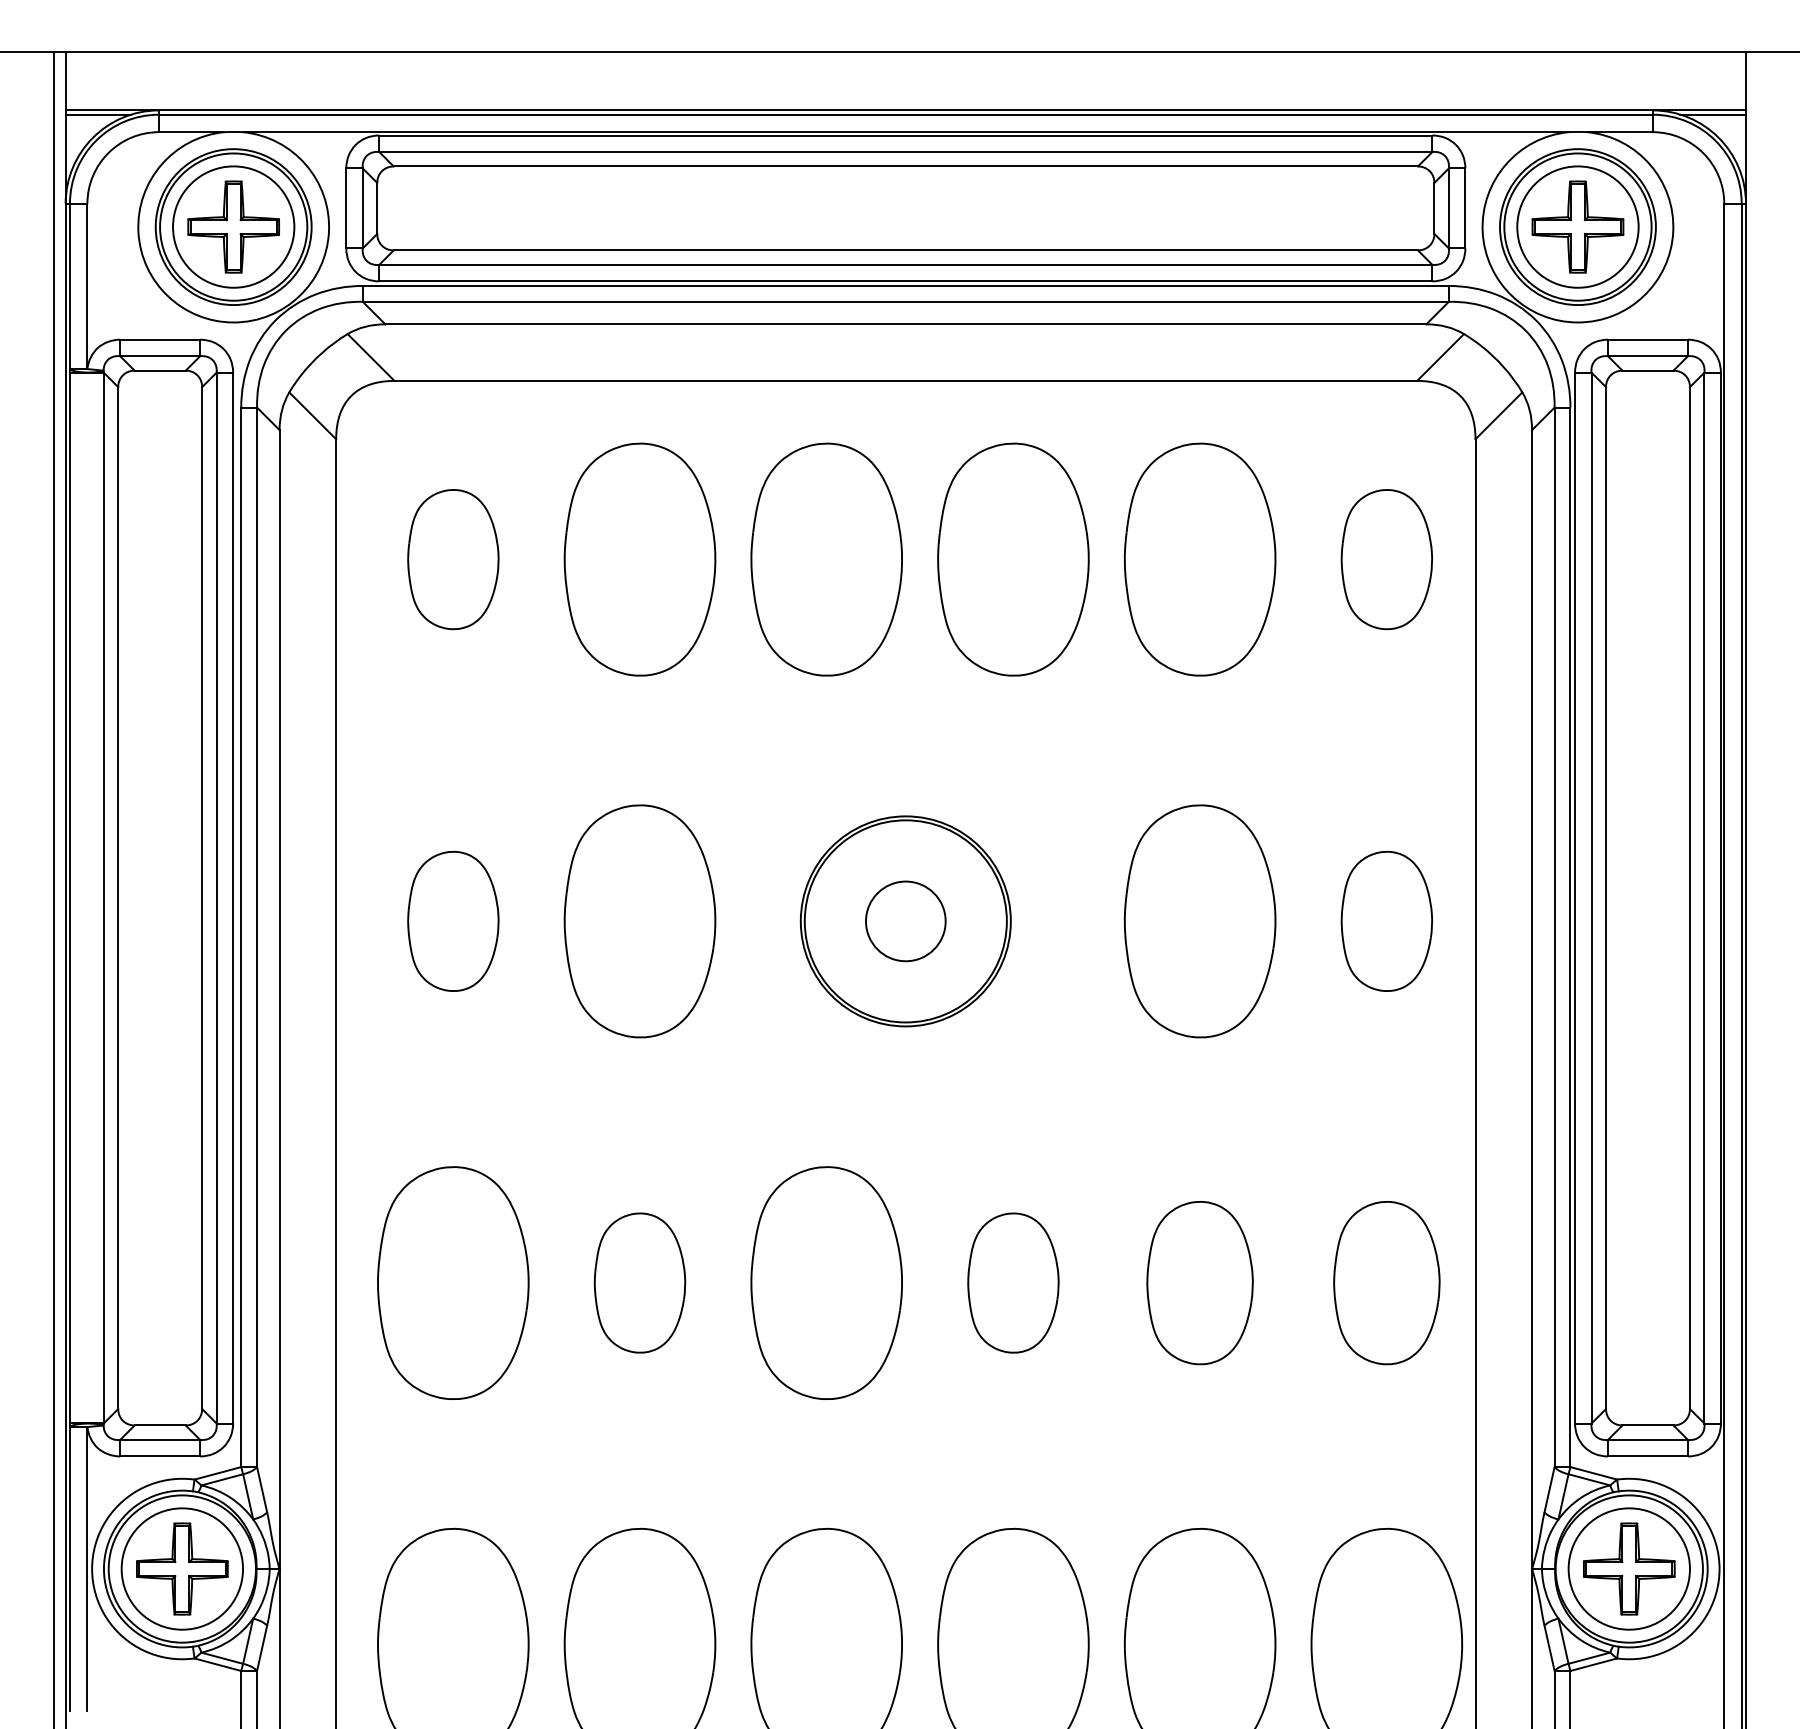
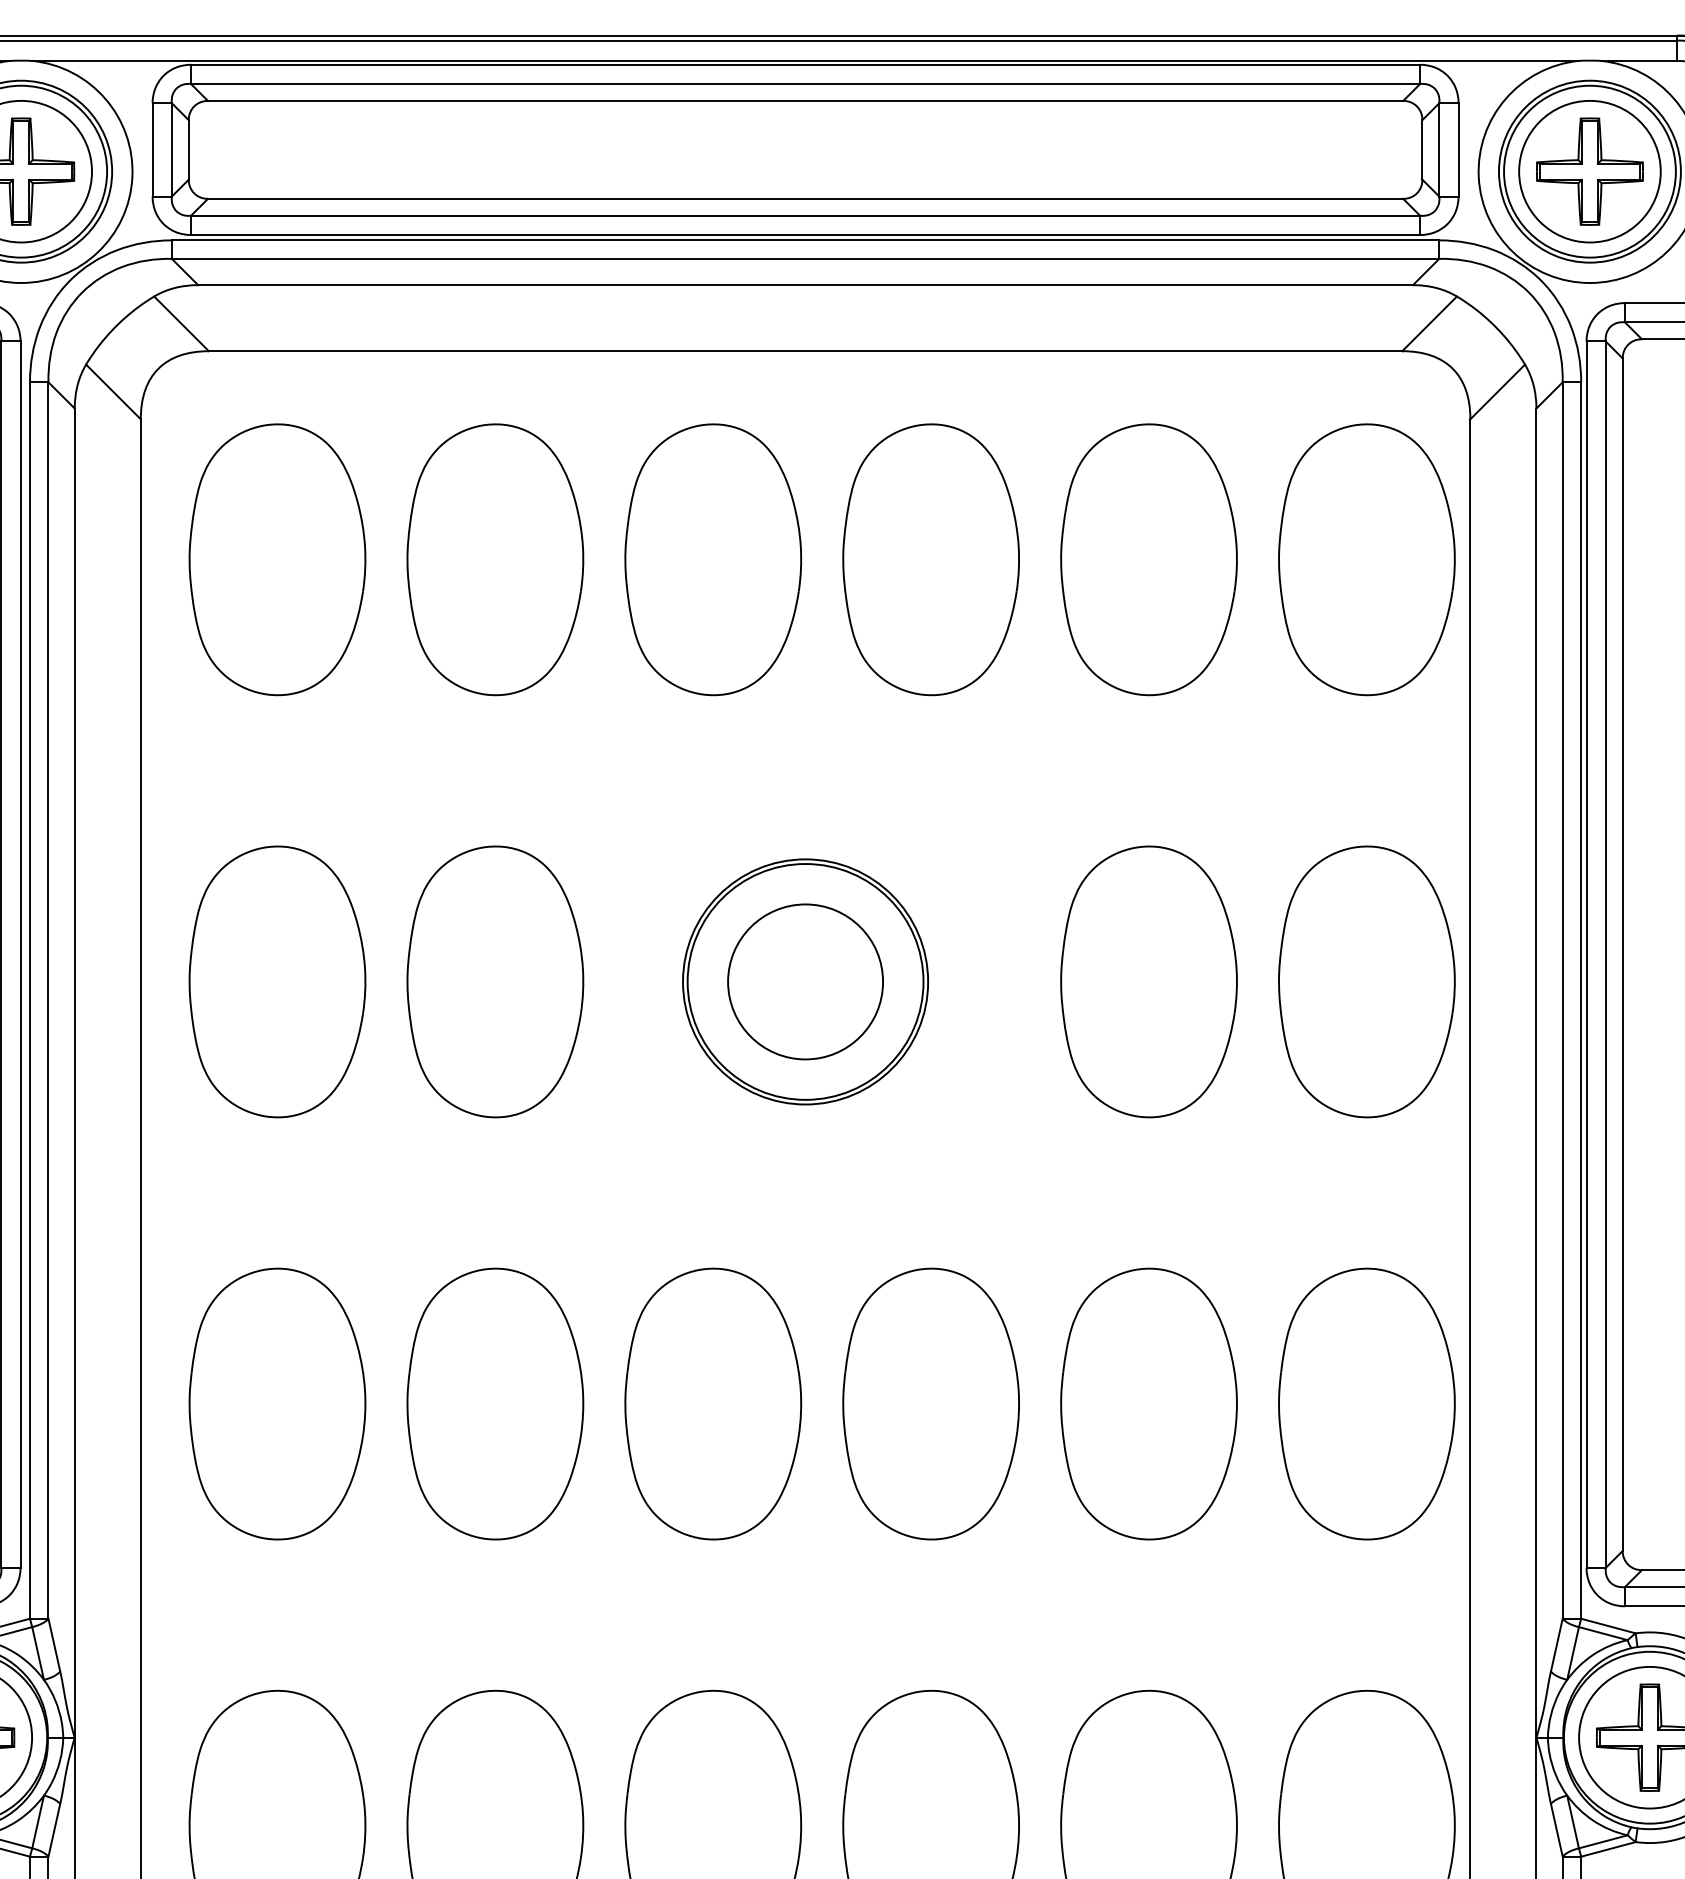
part: (453, 559) -> (277, 559), size x1.67
part: (1386, 559) -> (1366, 559), size x1.67
part: (453, 921) -> (277, 982), size x1.67
circle: (905, 921) -> (805, 982), size x1.67
part: (1386, 921) -> (1366, 982), size x1.67
part: (639, 1282) -> (494, 1403), size x1.67
part: (1013, 1282) -> (931, 1403), size x1.67
part: (1199, 1282) -> (1148, 1403), size x1.43
part: (1386, 1282) -> (1366, 1403), size x1.43

